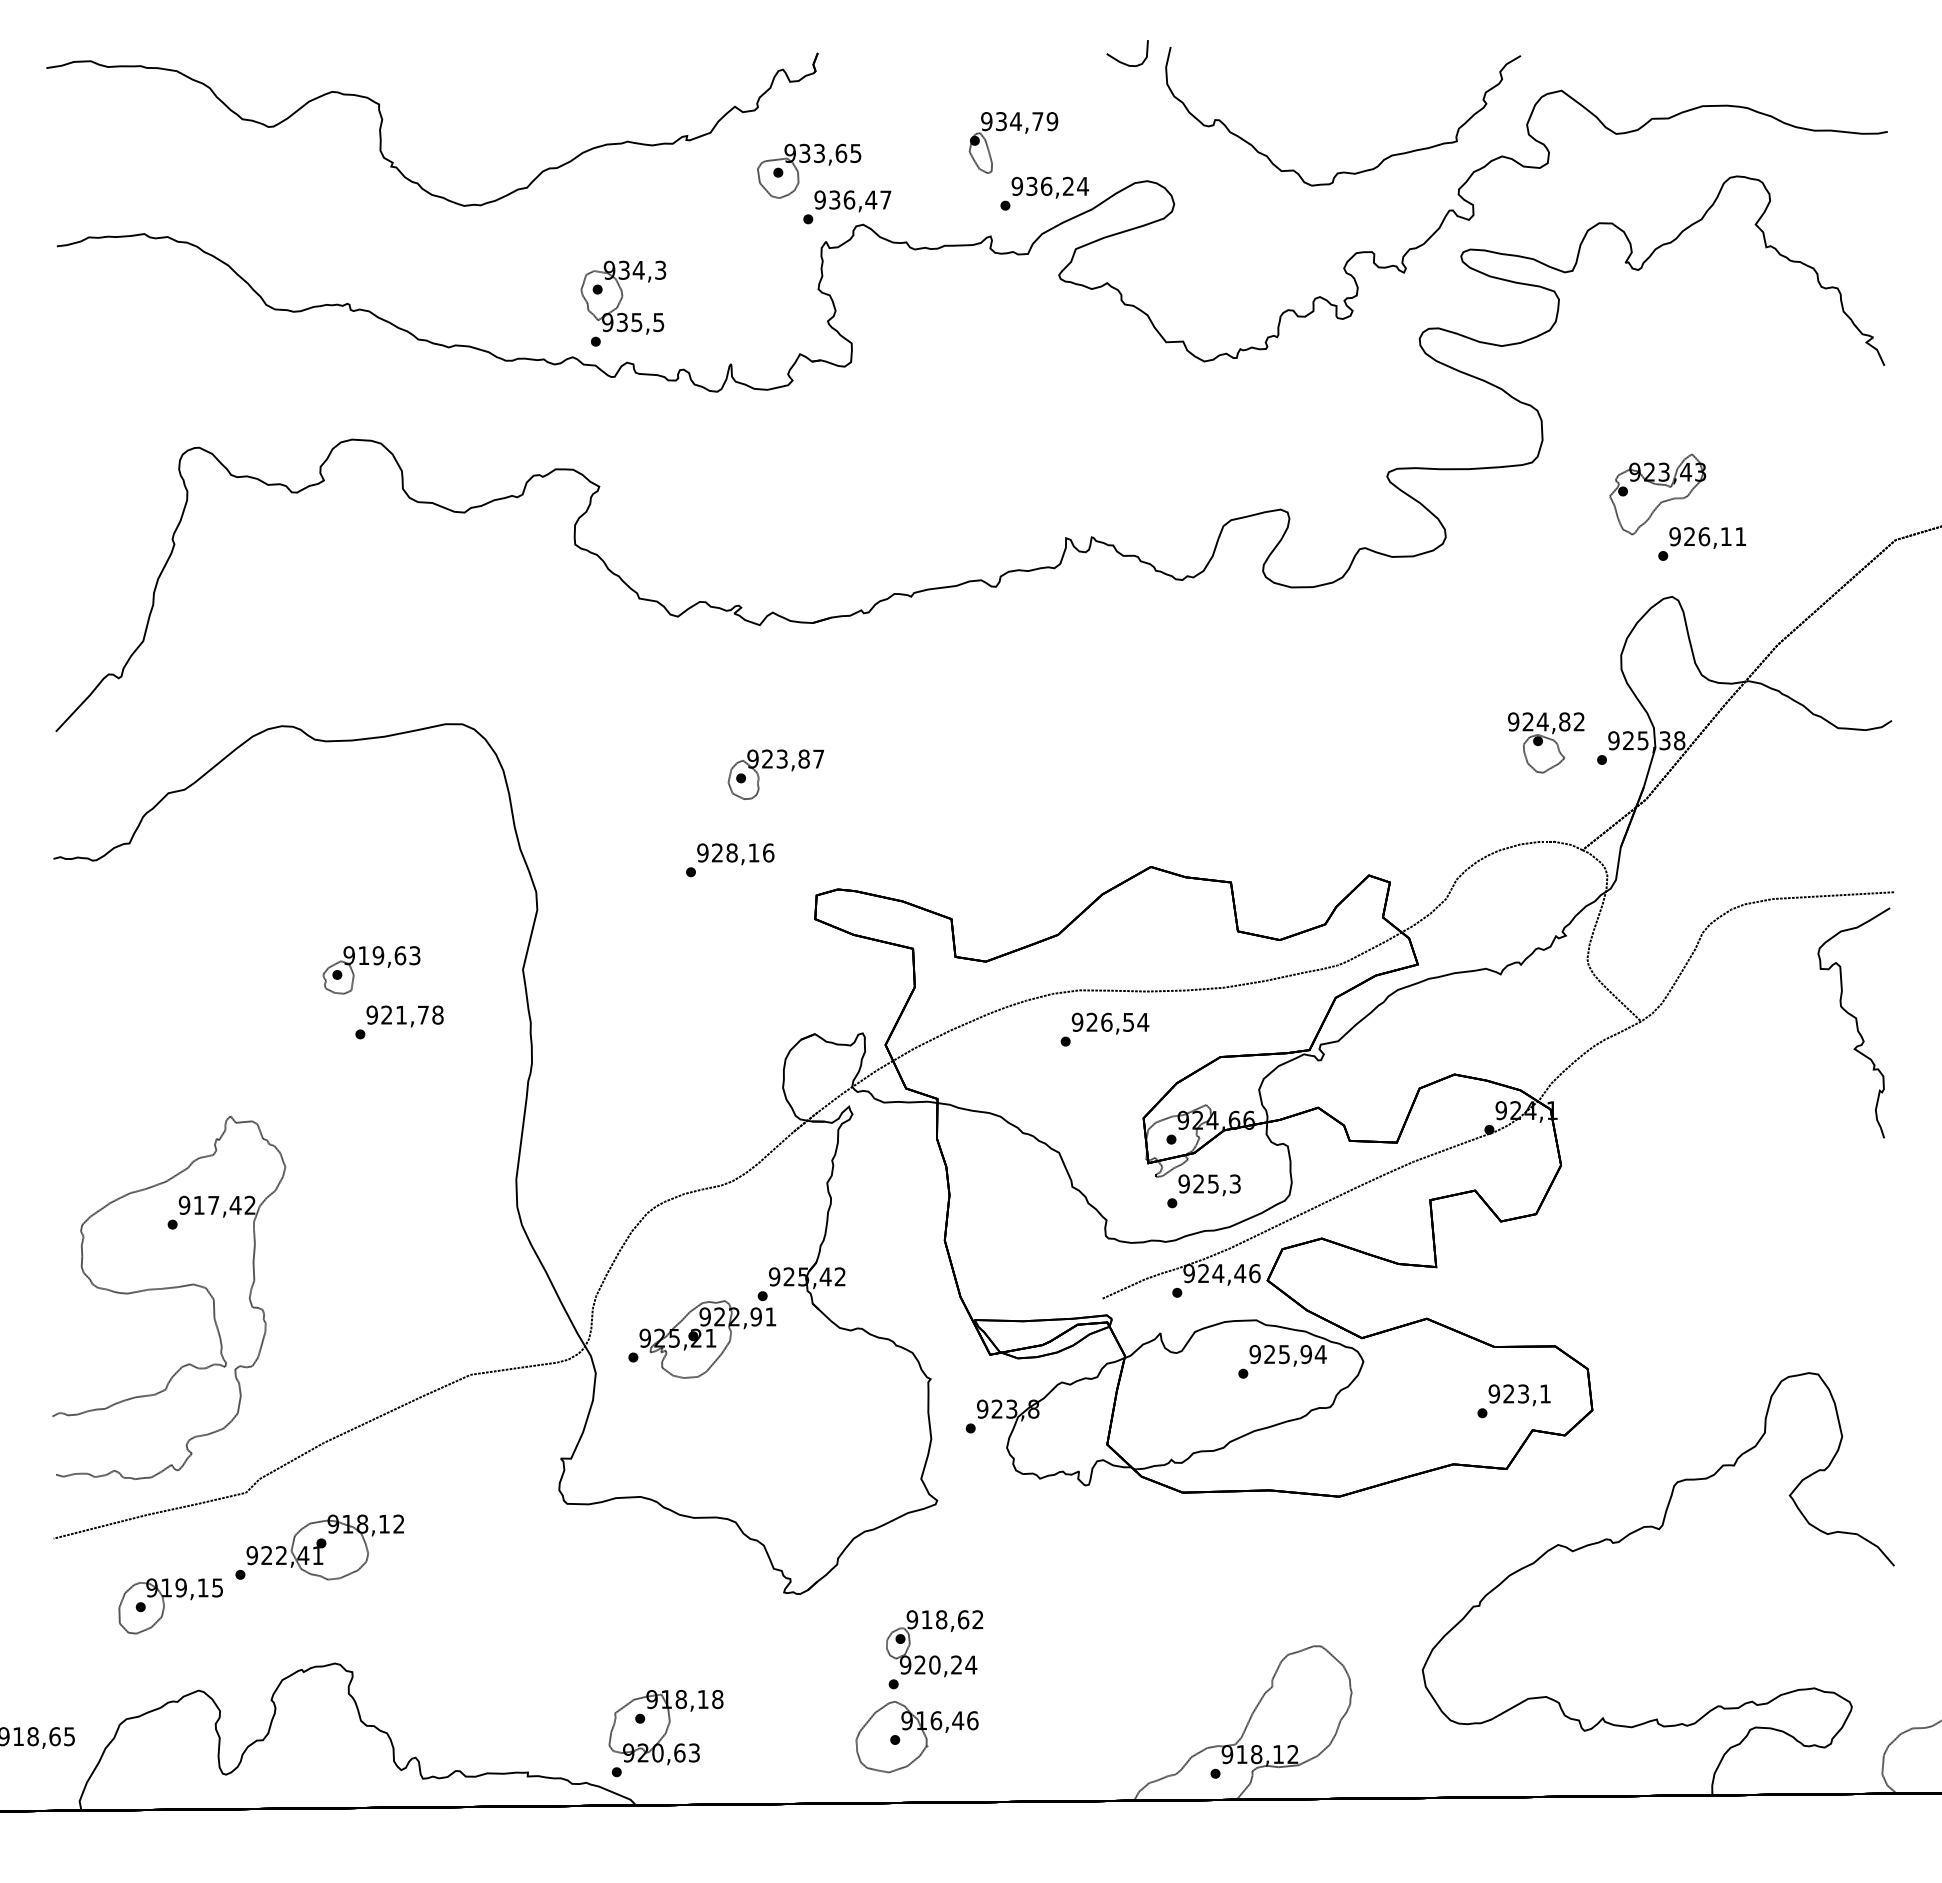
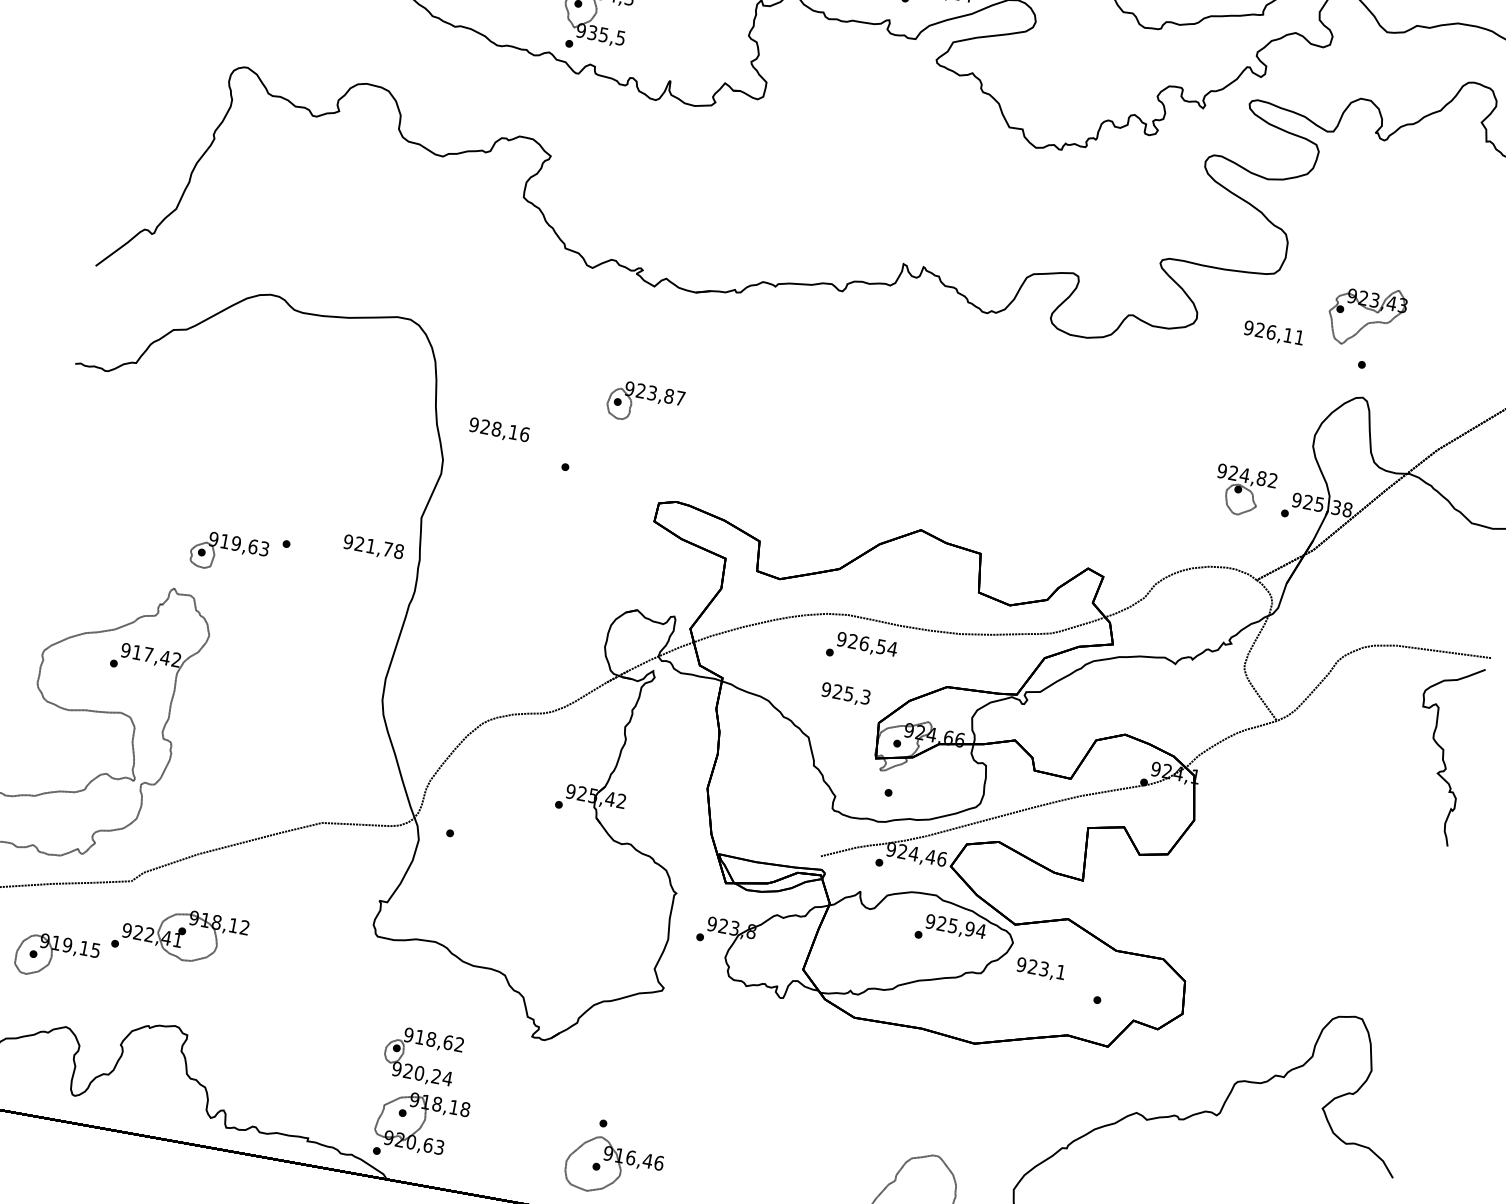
text: (1707, 537) -> (1273, 333), moved
text: (735, 854) -> (499, 430), moved
part: (369, 964) -> (228, 549), moved
text: (404, 1016) -> (373, 547), moved
text: (1209, 1185) -> (845, 694), moved
part: (707, 1339) -> (509, 830), removed
text: (1519, 1395) -> (1040, 969), moved
part: (934, 1655) -> (420, 1065), moved

